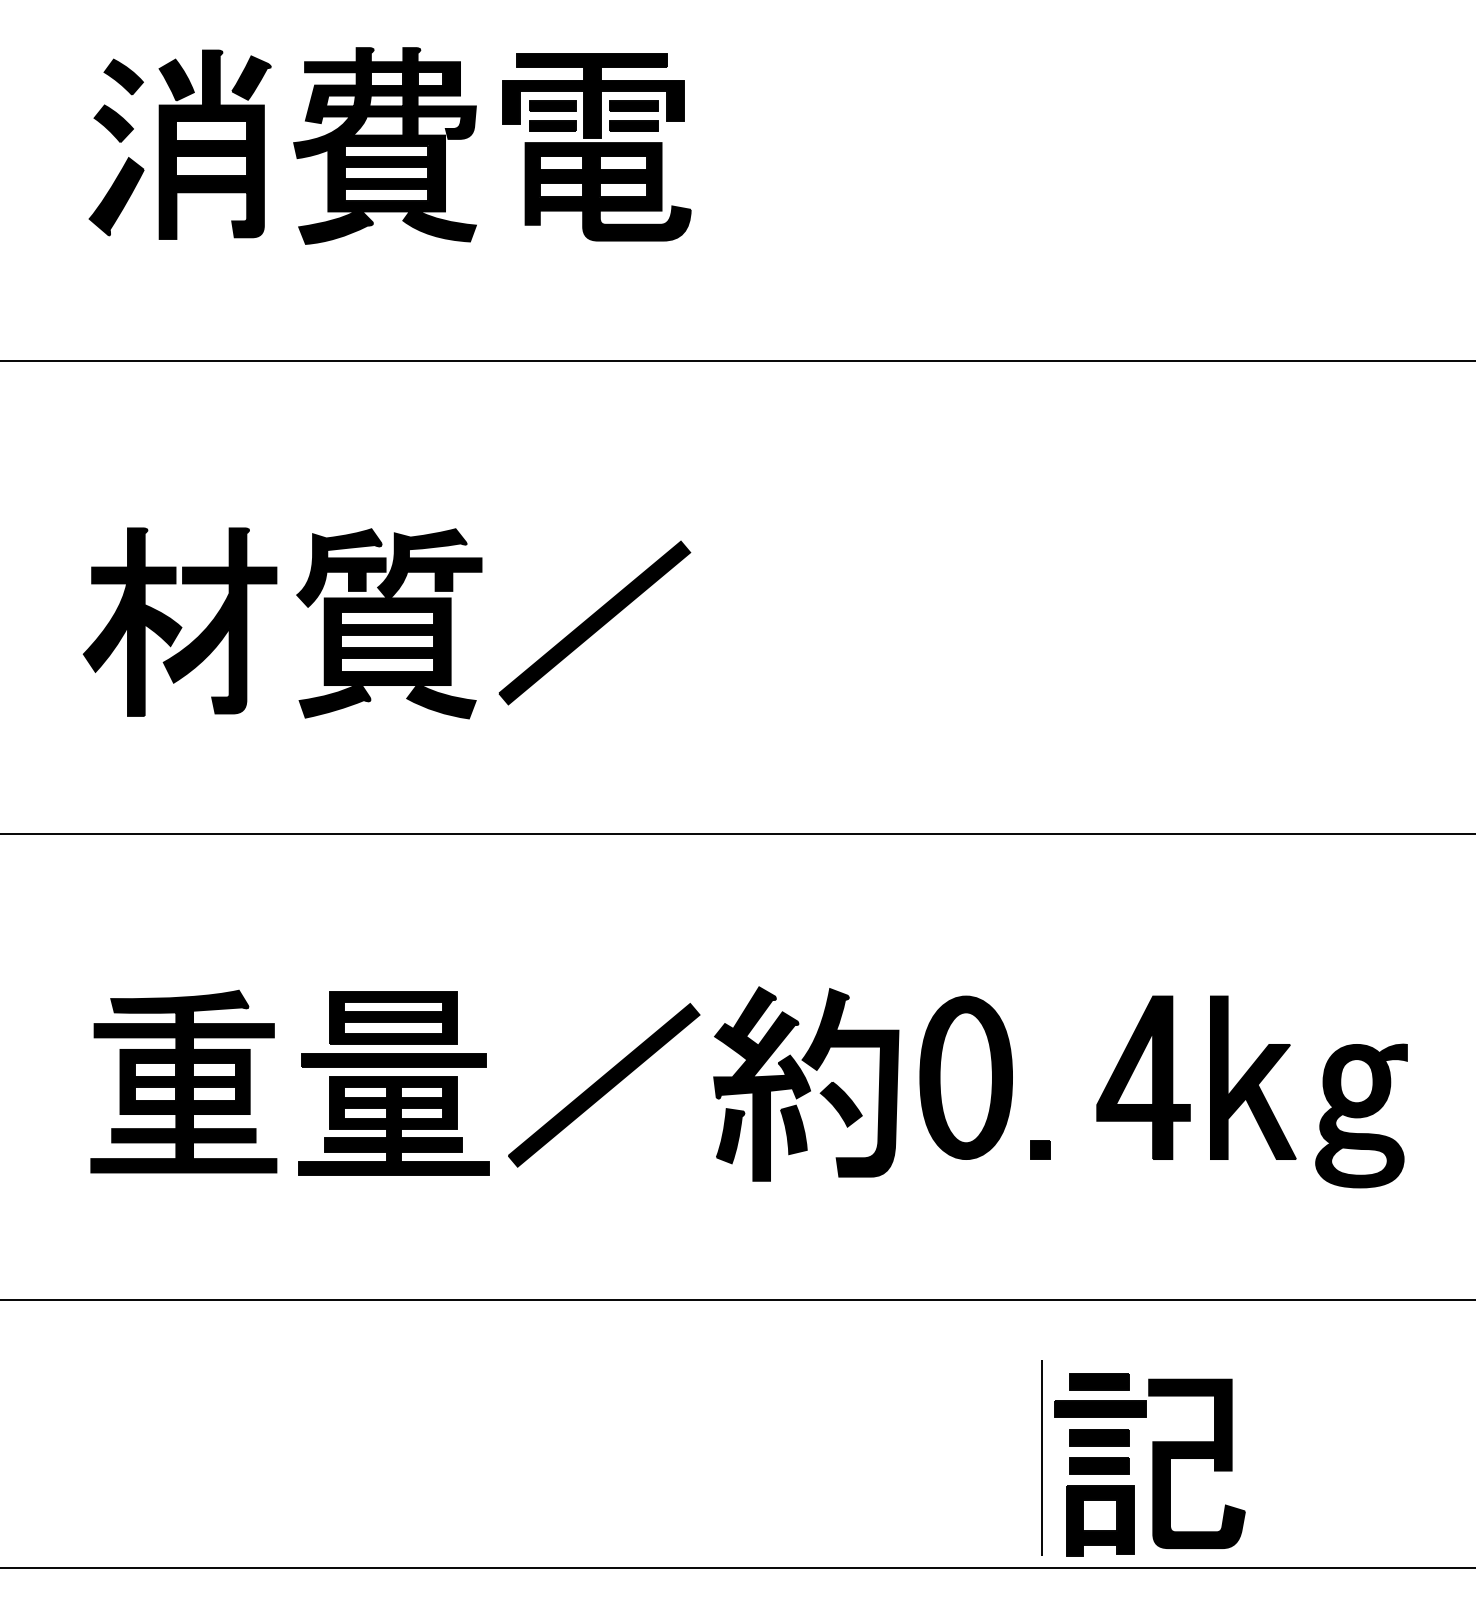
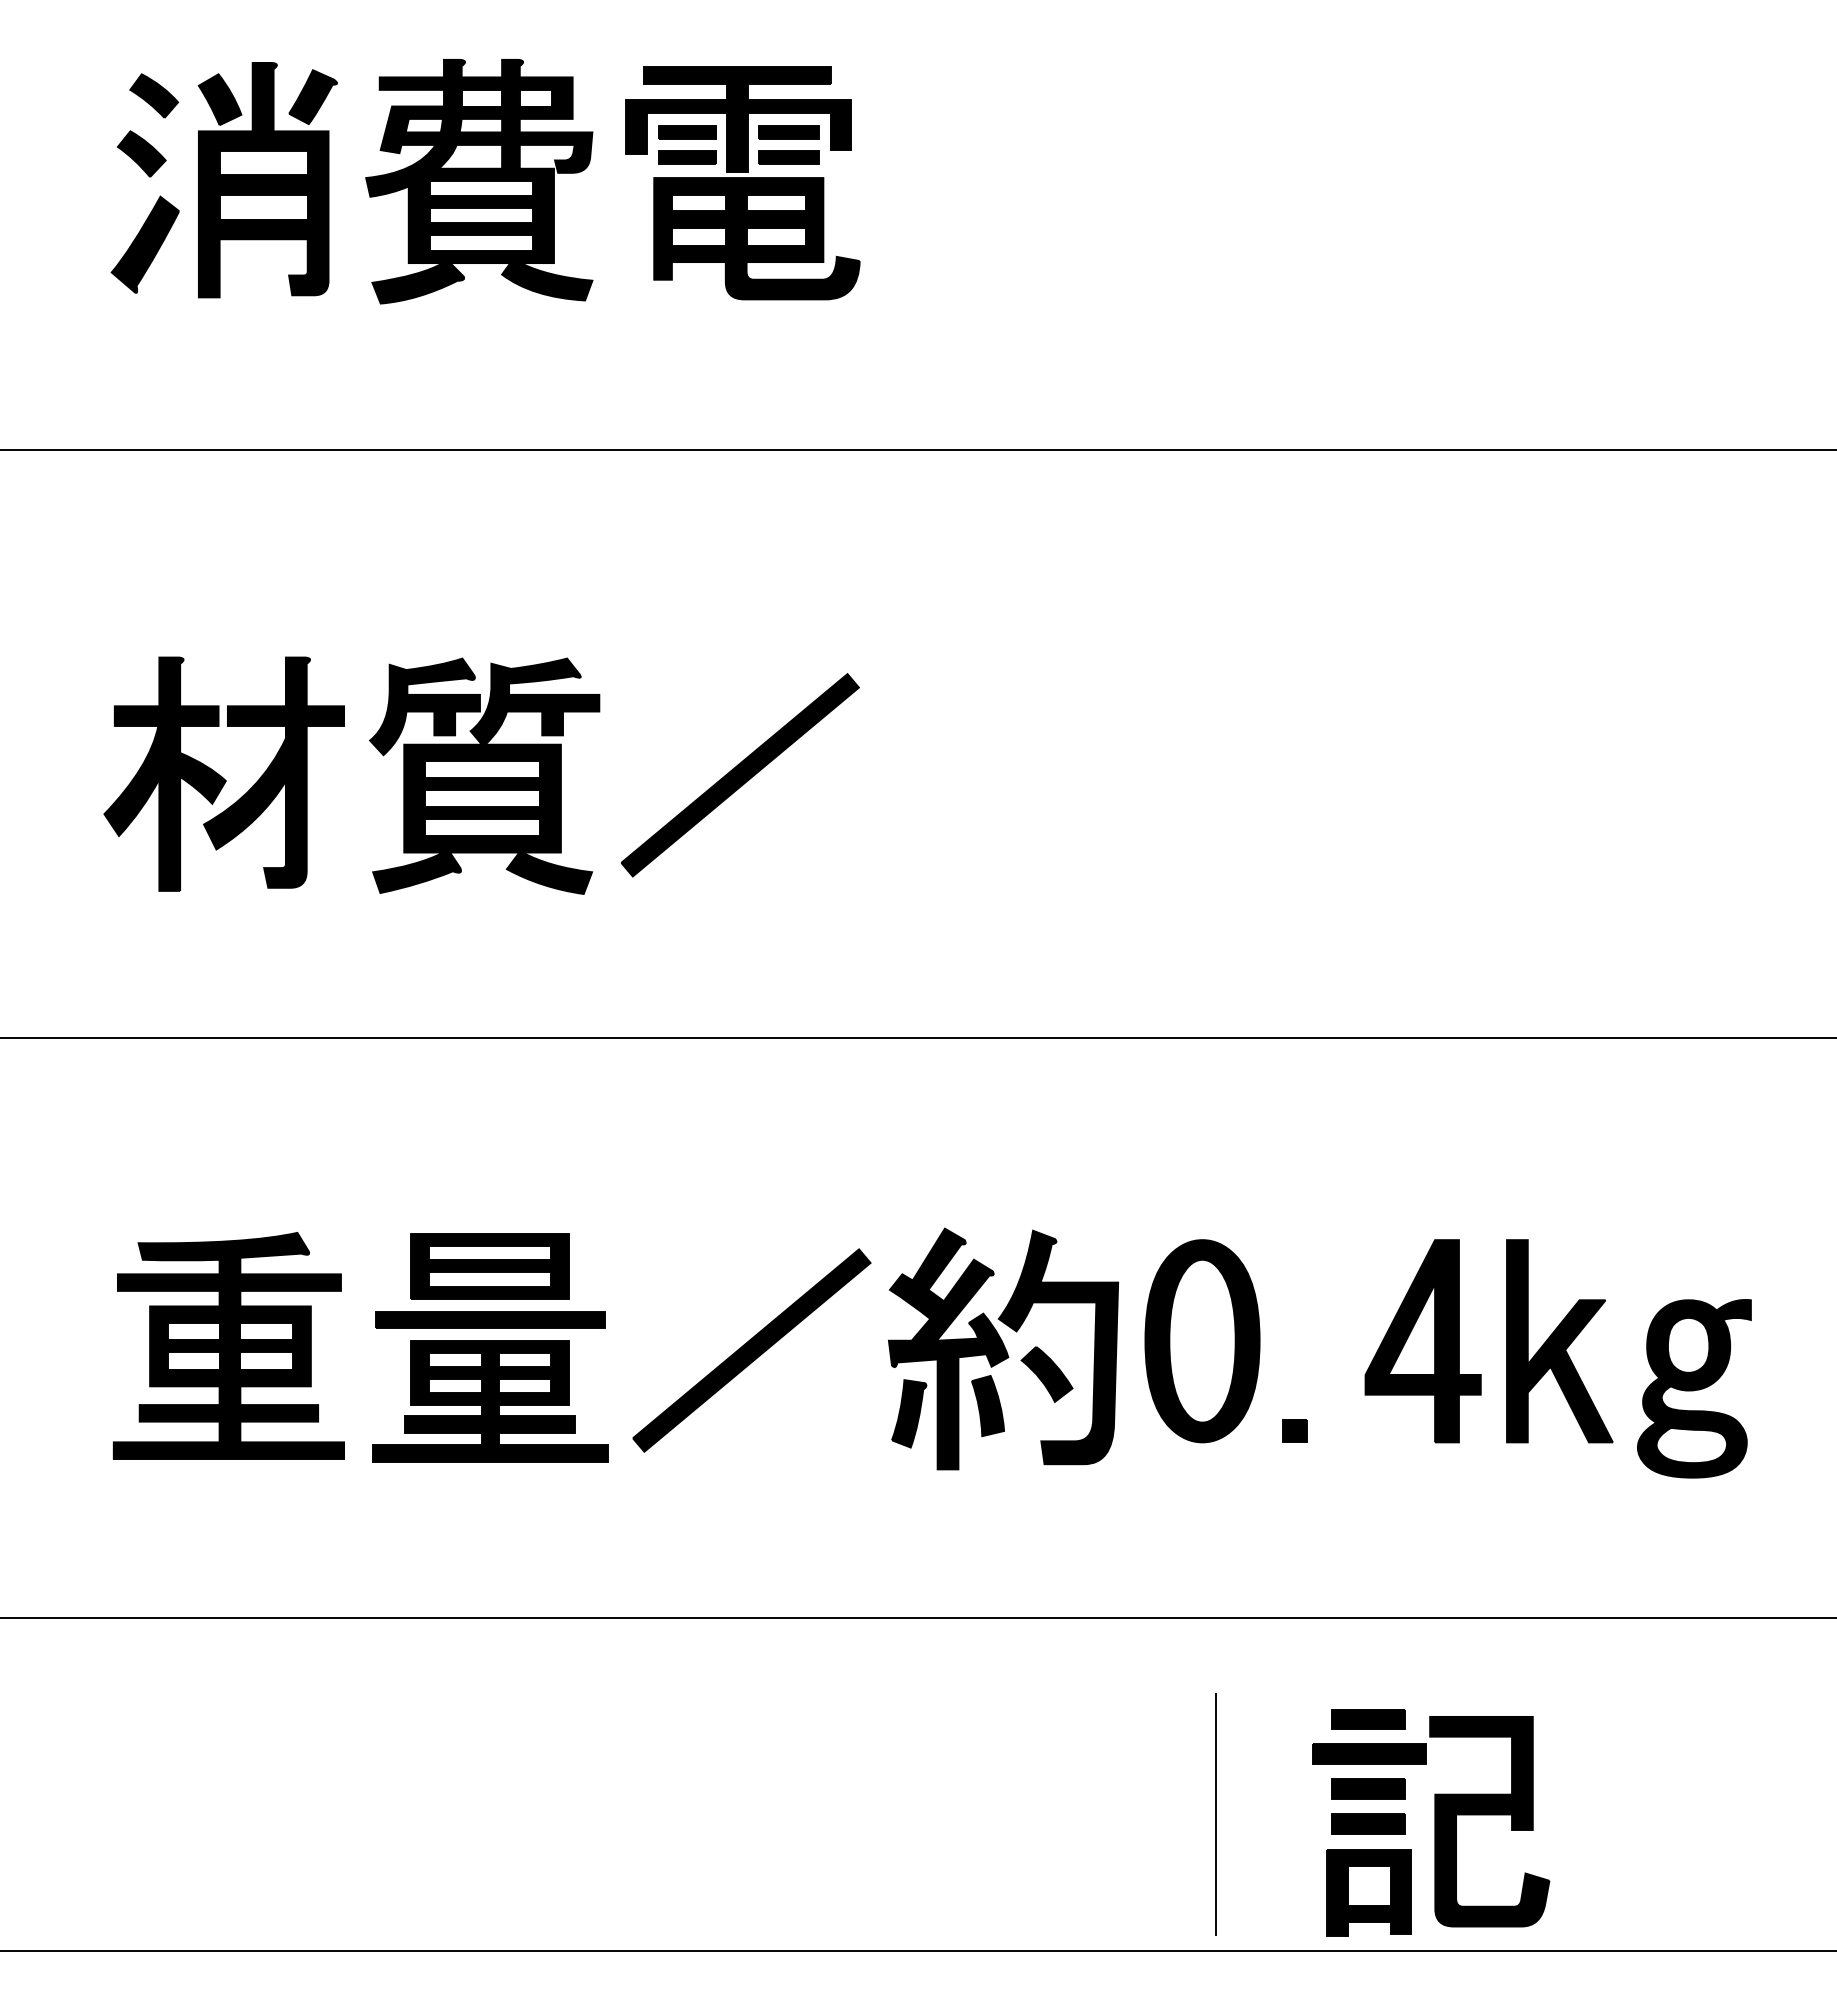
line: (1041, 1458) -> (1215, 1814), moved

